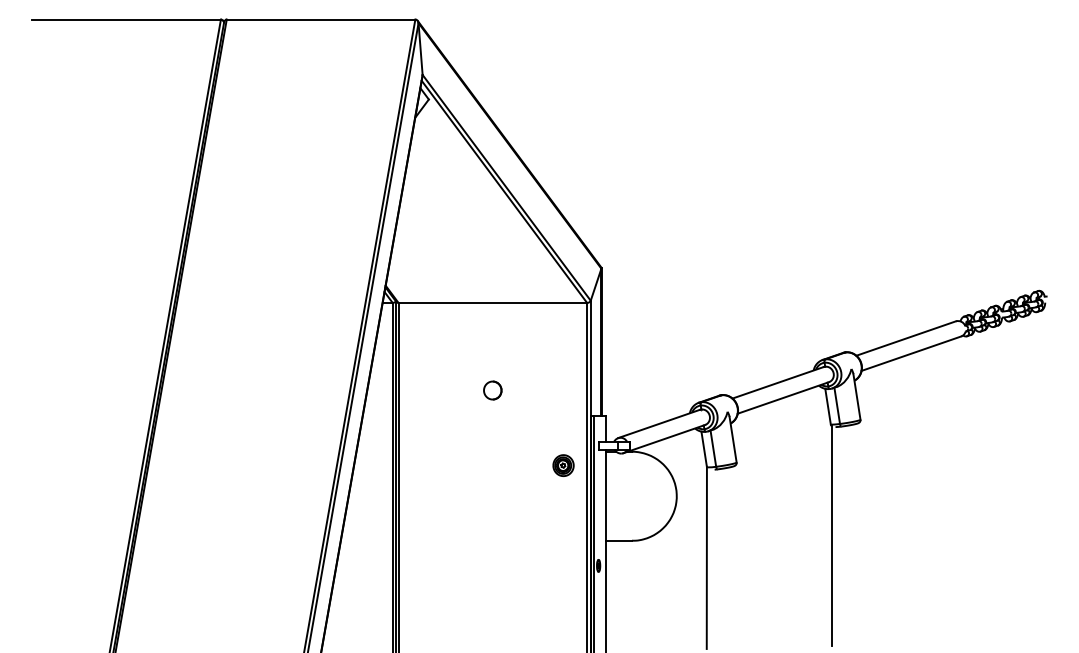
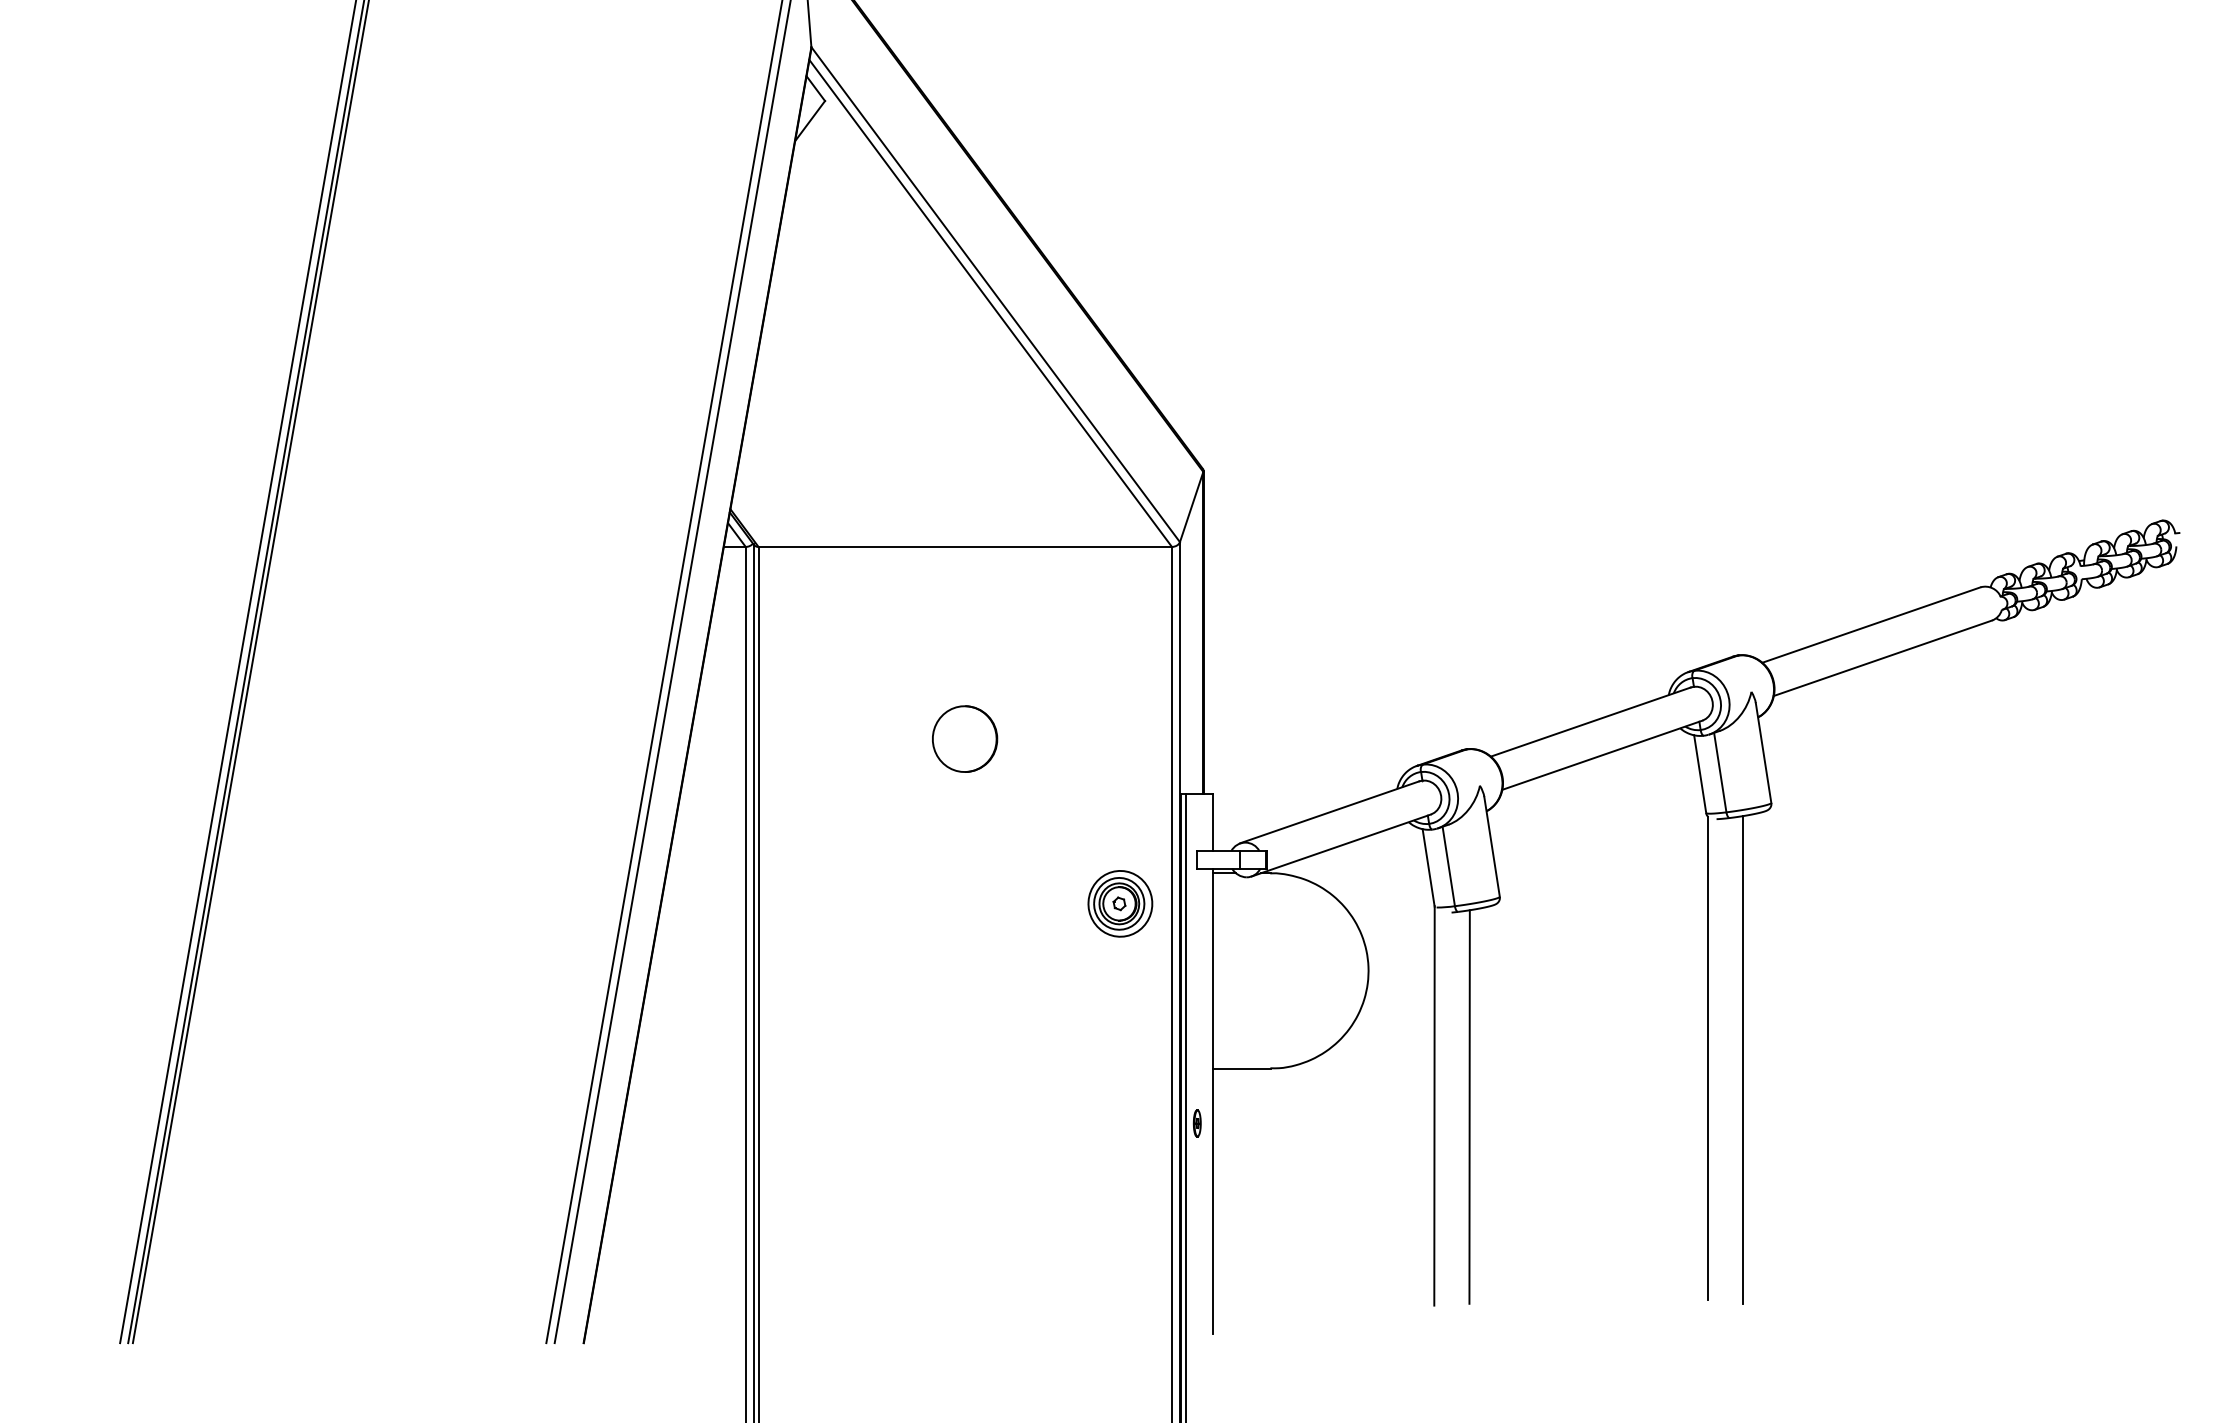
part: (492, 390) -> (964, 738), size x1.67
part: (563, 465) -> (1120, 903), size x1.43
line: (847, 536) -> (1742, 1059), added
line: (722, 558) -> (1468, 1107), added

